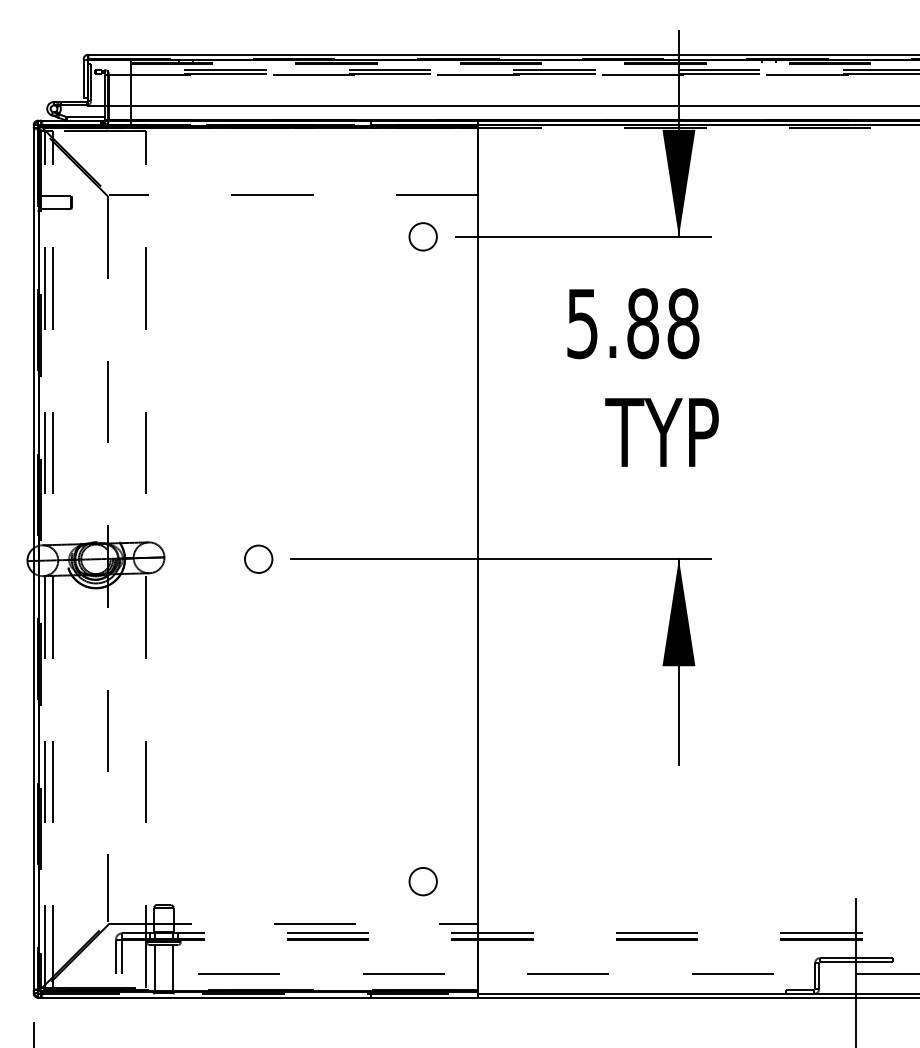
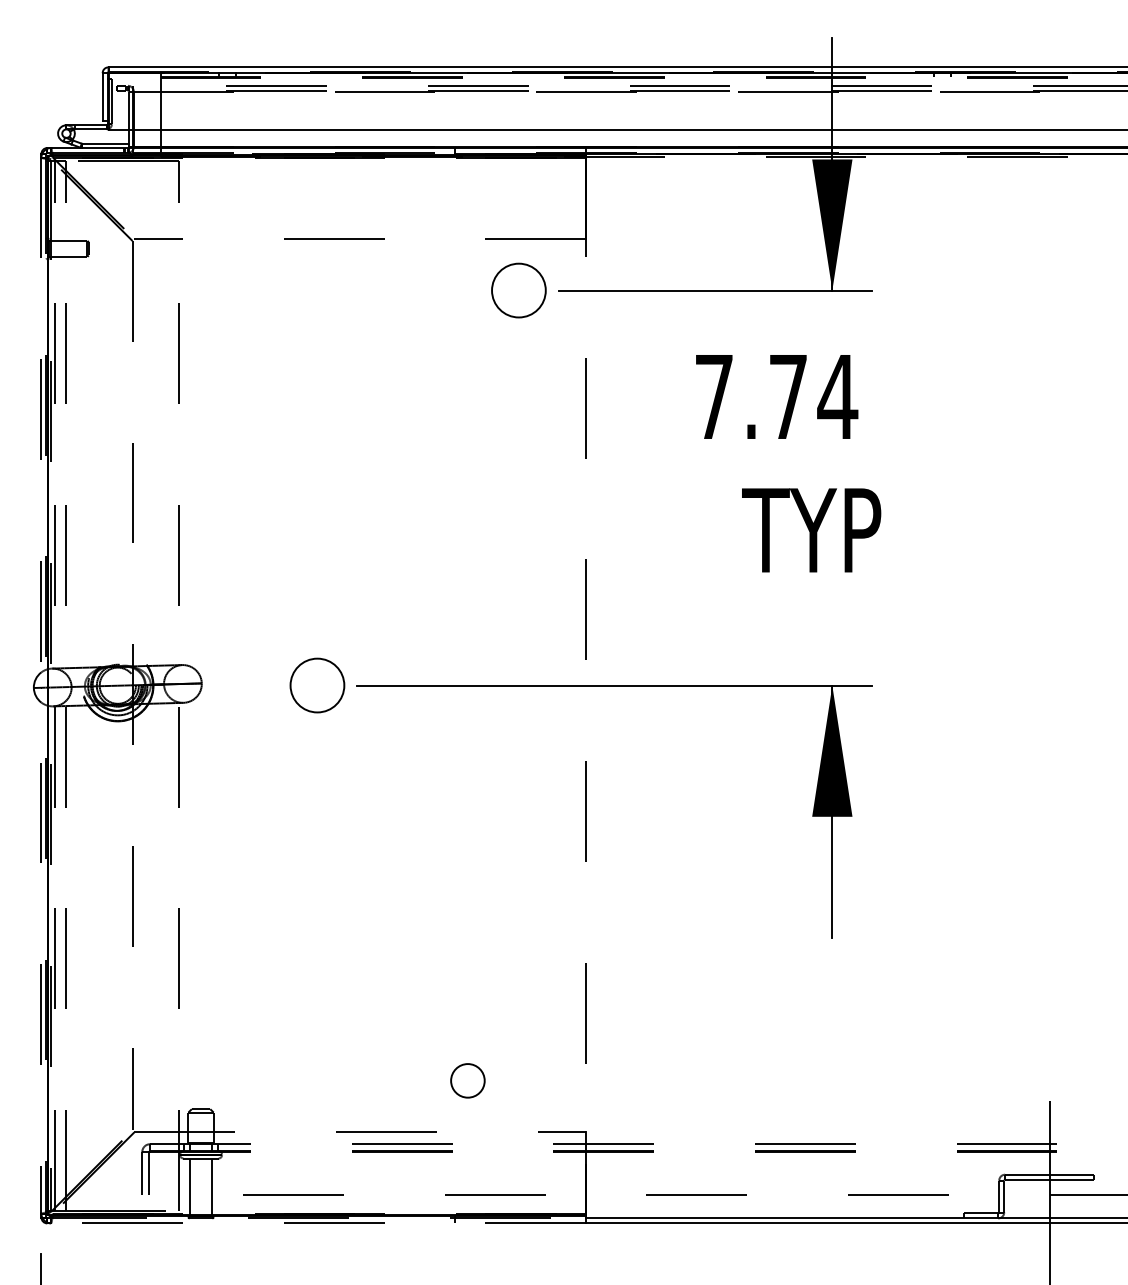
circle: (422, 236) -> (518, 290), size x1.6
text: (633, 323) -> (776, 396), 5.88 -> 7.74
line: (33, 559) -> (41, 686), solid -> dashed
circle: (258, 559) -> (316, 685), size x1.6
line: (478, 559) -> (586, 685), solid -> dashed
circle: (422, 881) -> (467, 1080), moved
line: (259, 998) -> (318, 1223), solid -> dashed

